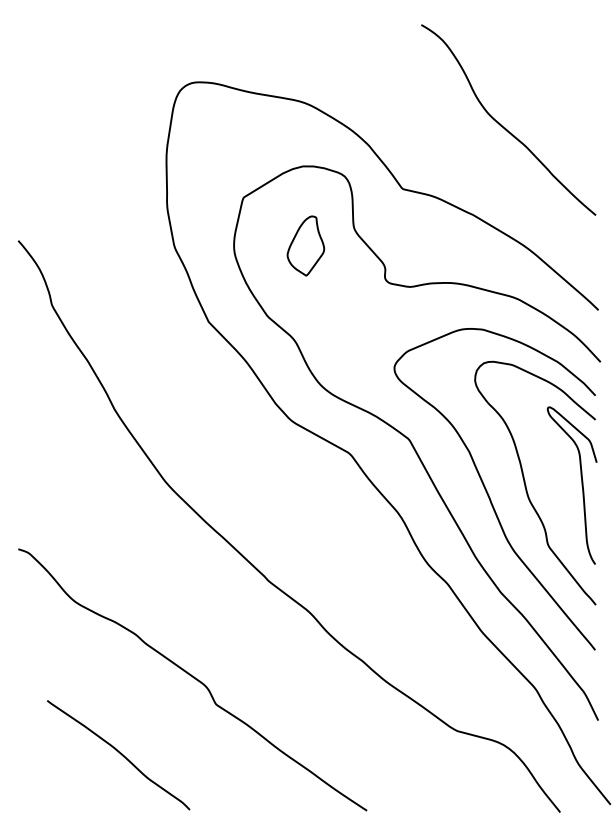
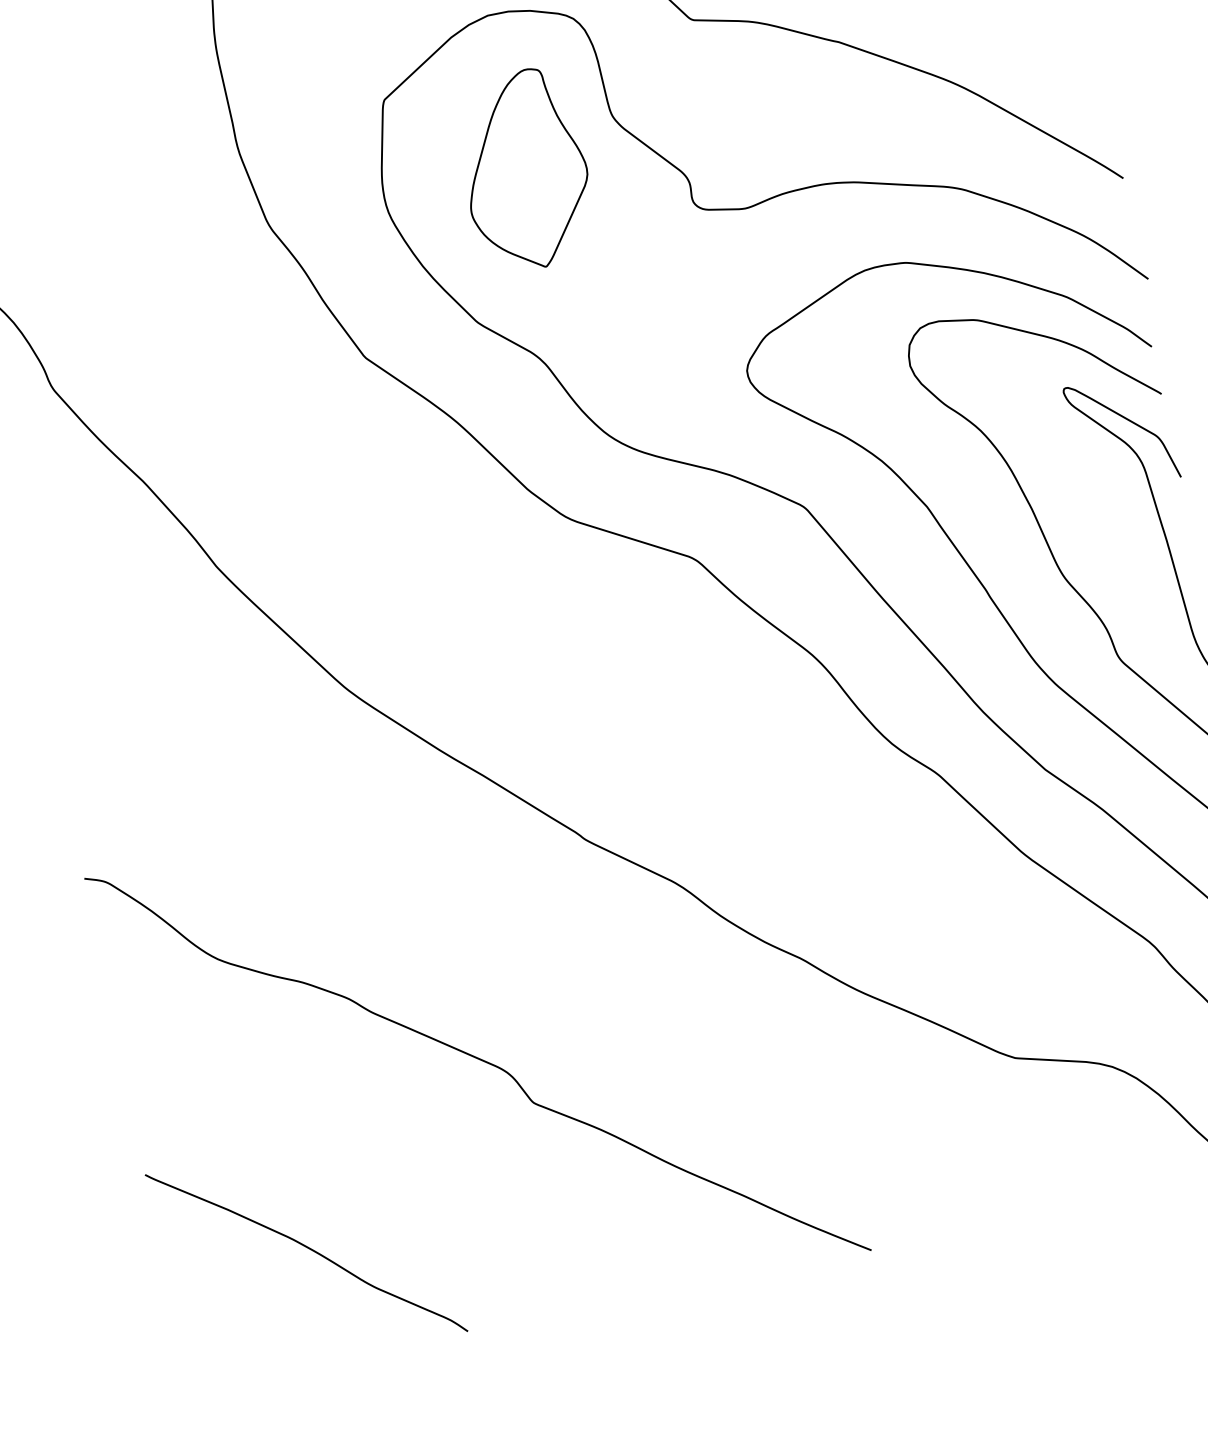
part: (305, 245) -> (524, 169), size x1.67
curve: (119, 753) -> (307, 1249), moved

